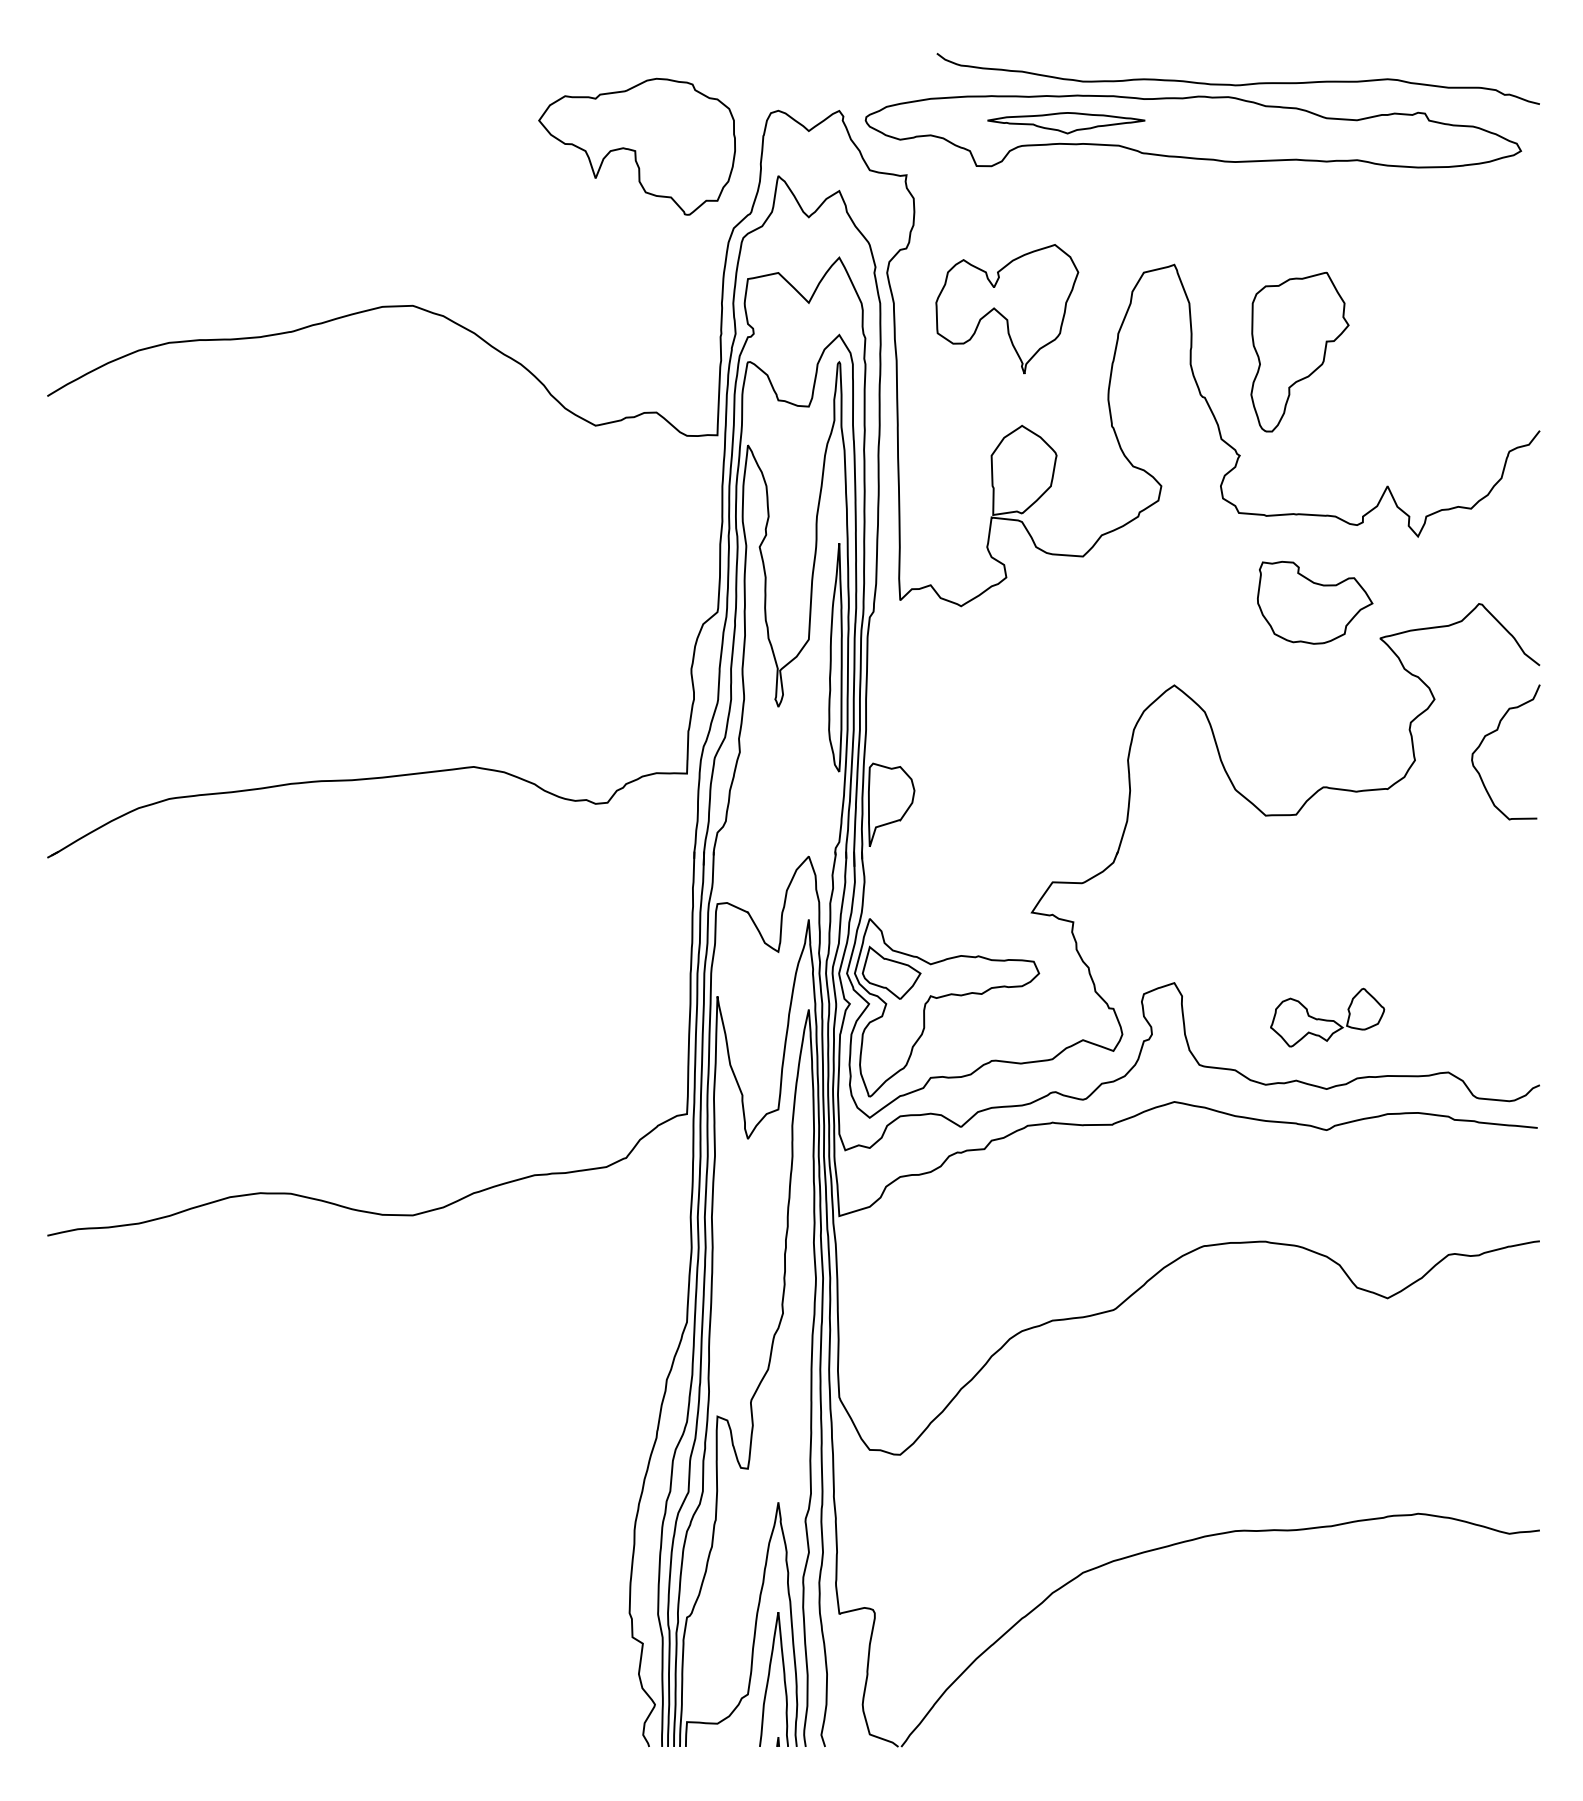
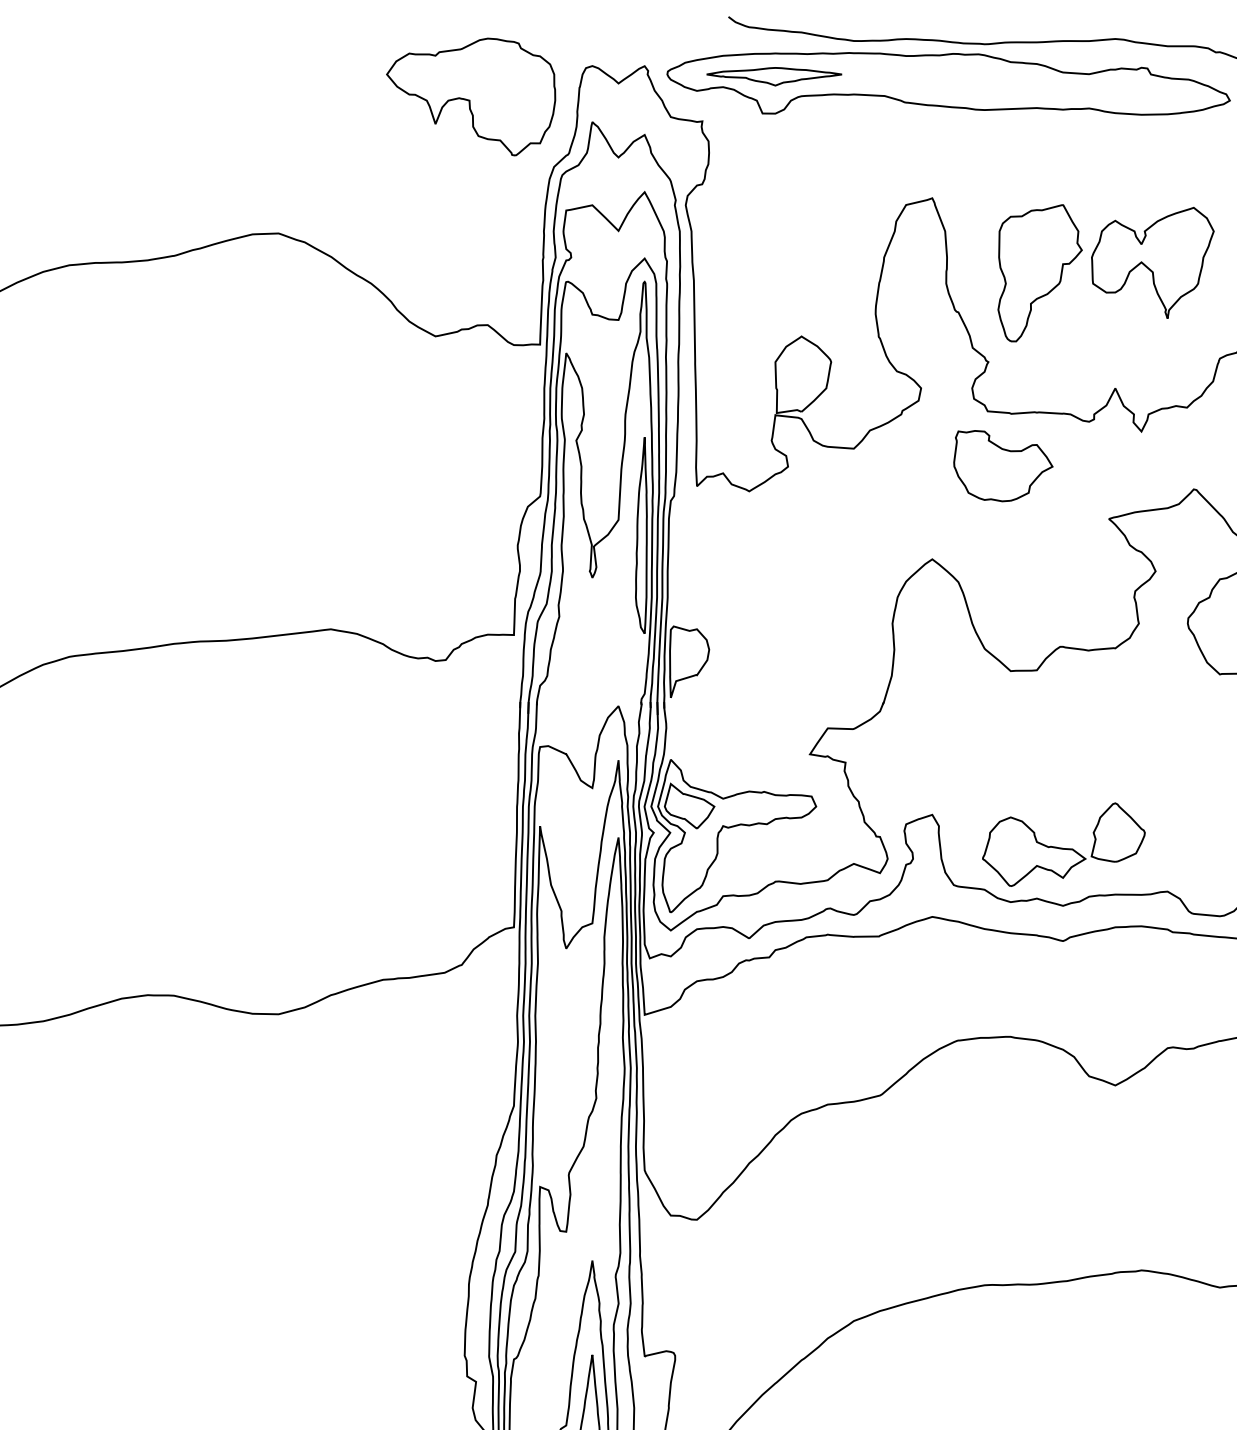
part: (1066, 123) -> (774, 76), moved
part: (1007, 309) -> (1153, 263), moved
part: (1315, 602) -> (1003, 465), moved
part: (1327, 1017) -> (1063, 844), size x1.67

